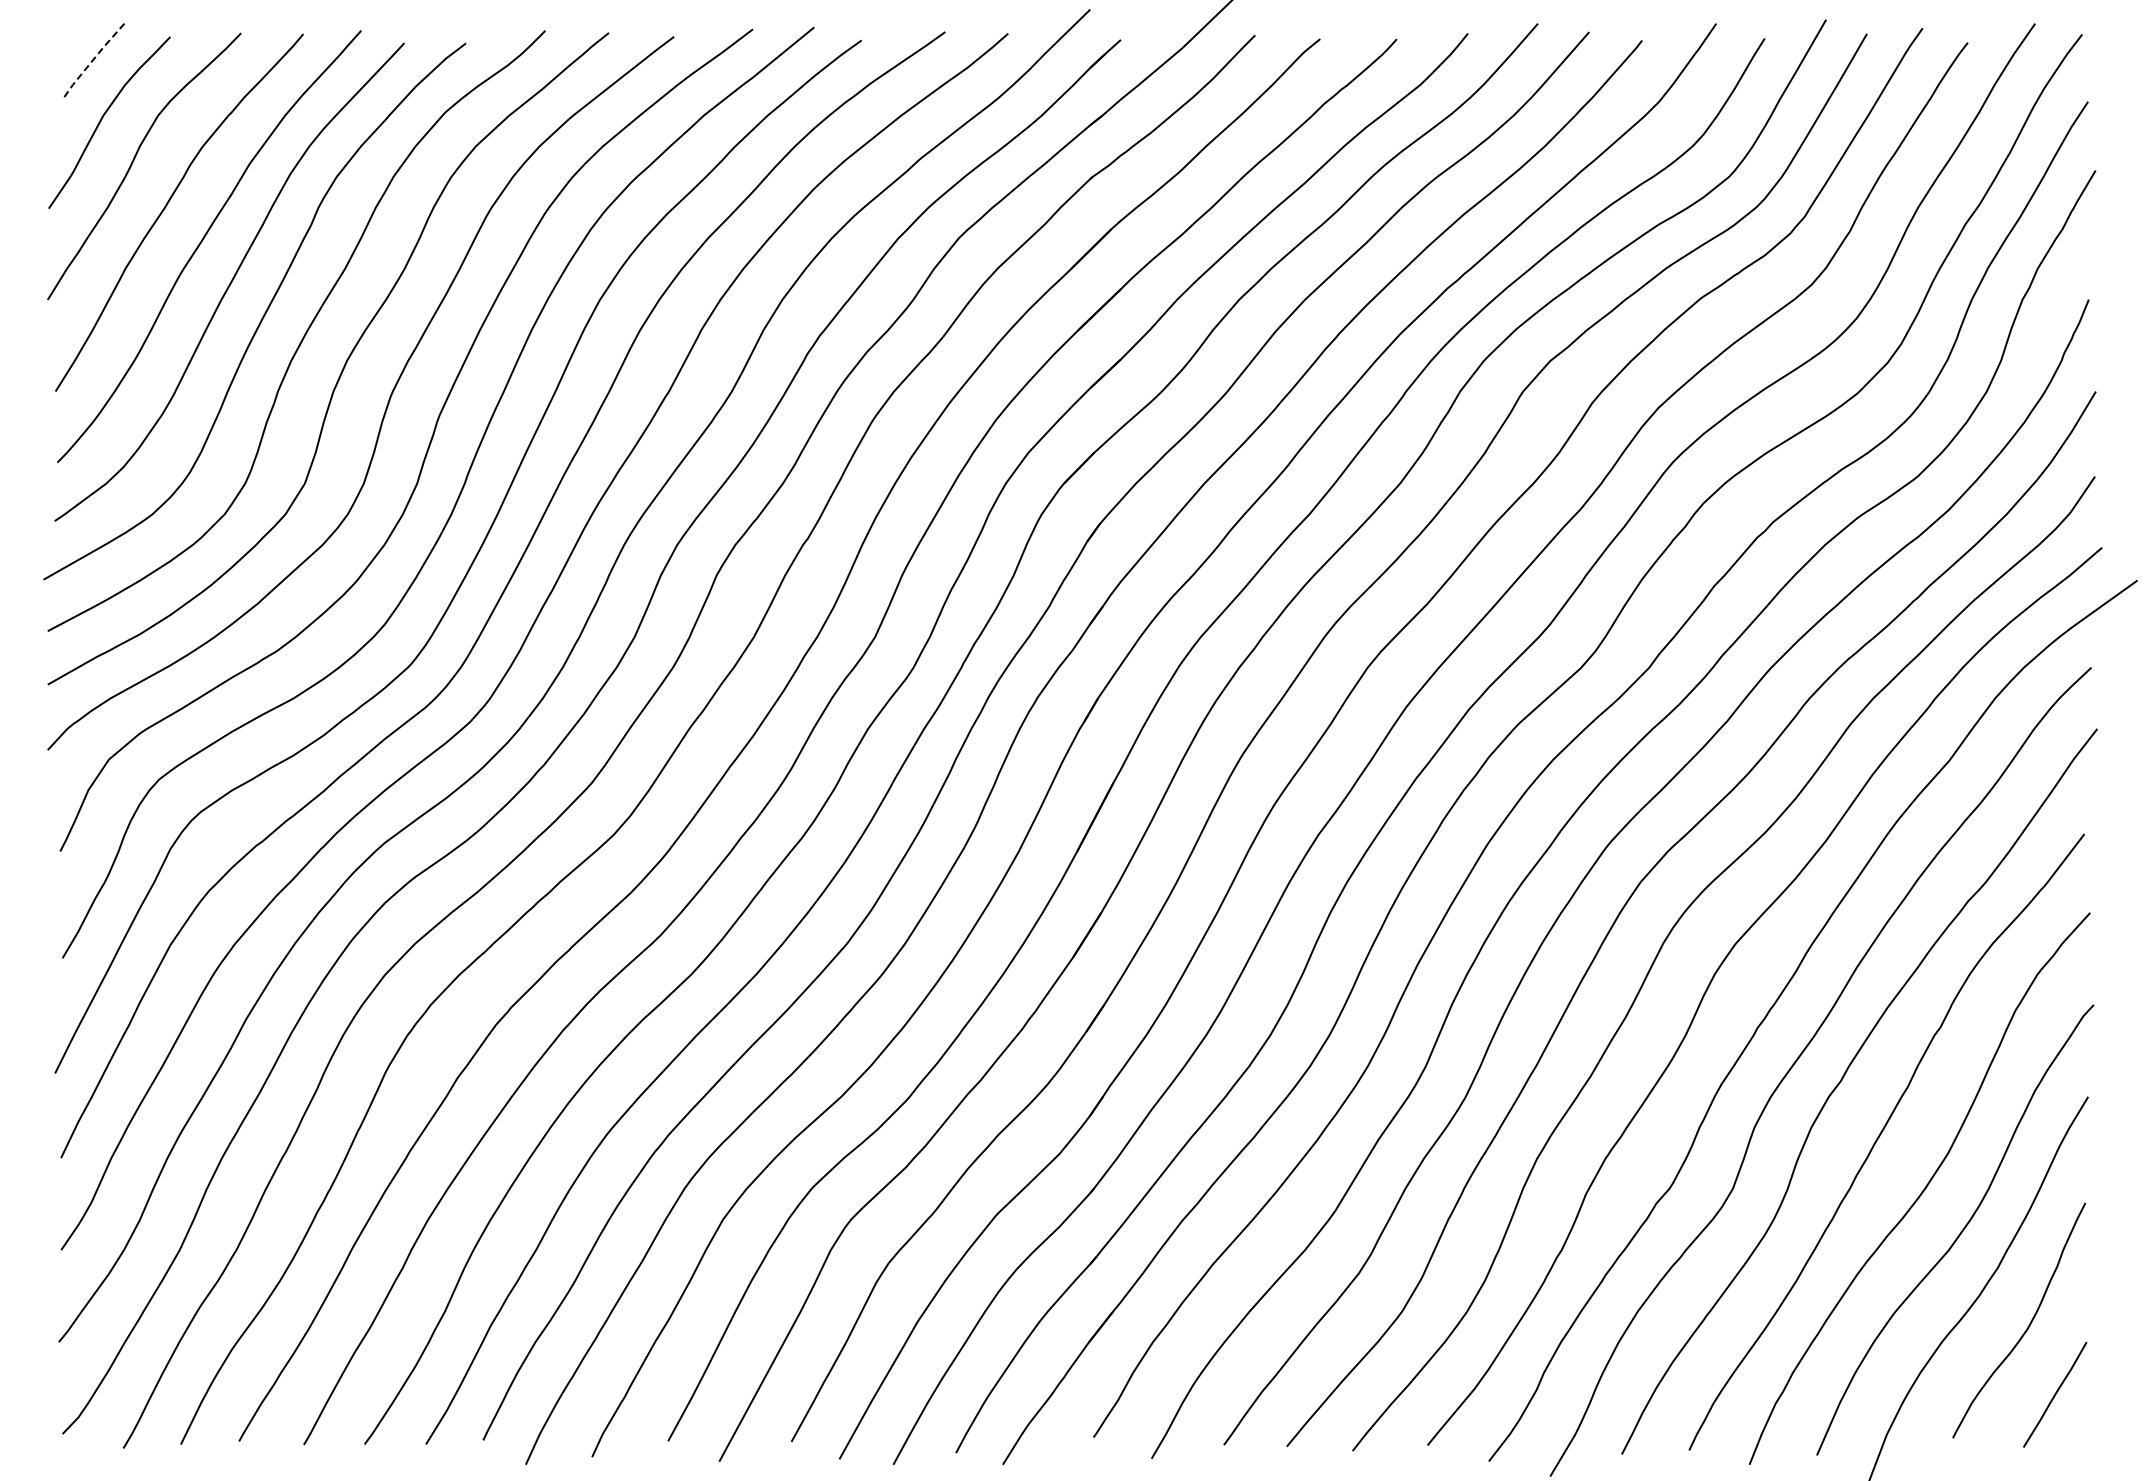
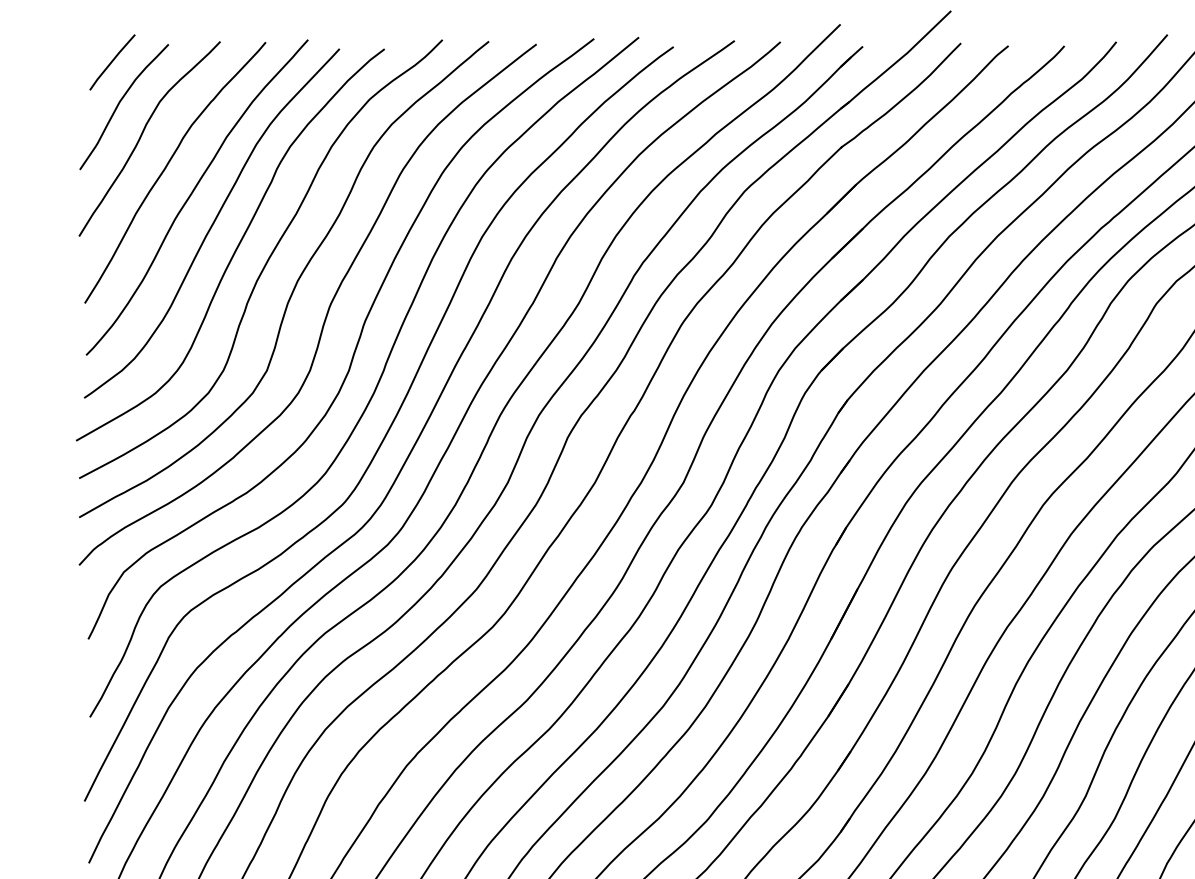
line: (92, 61) -> (111, 62), dashed -> solid

